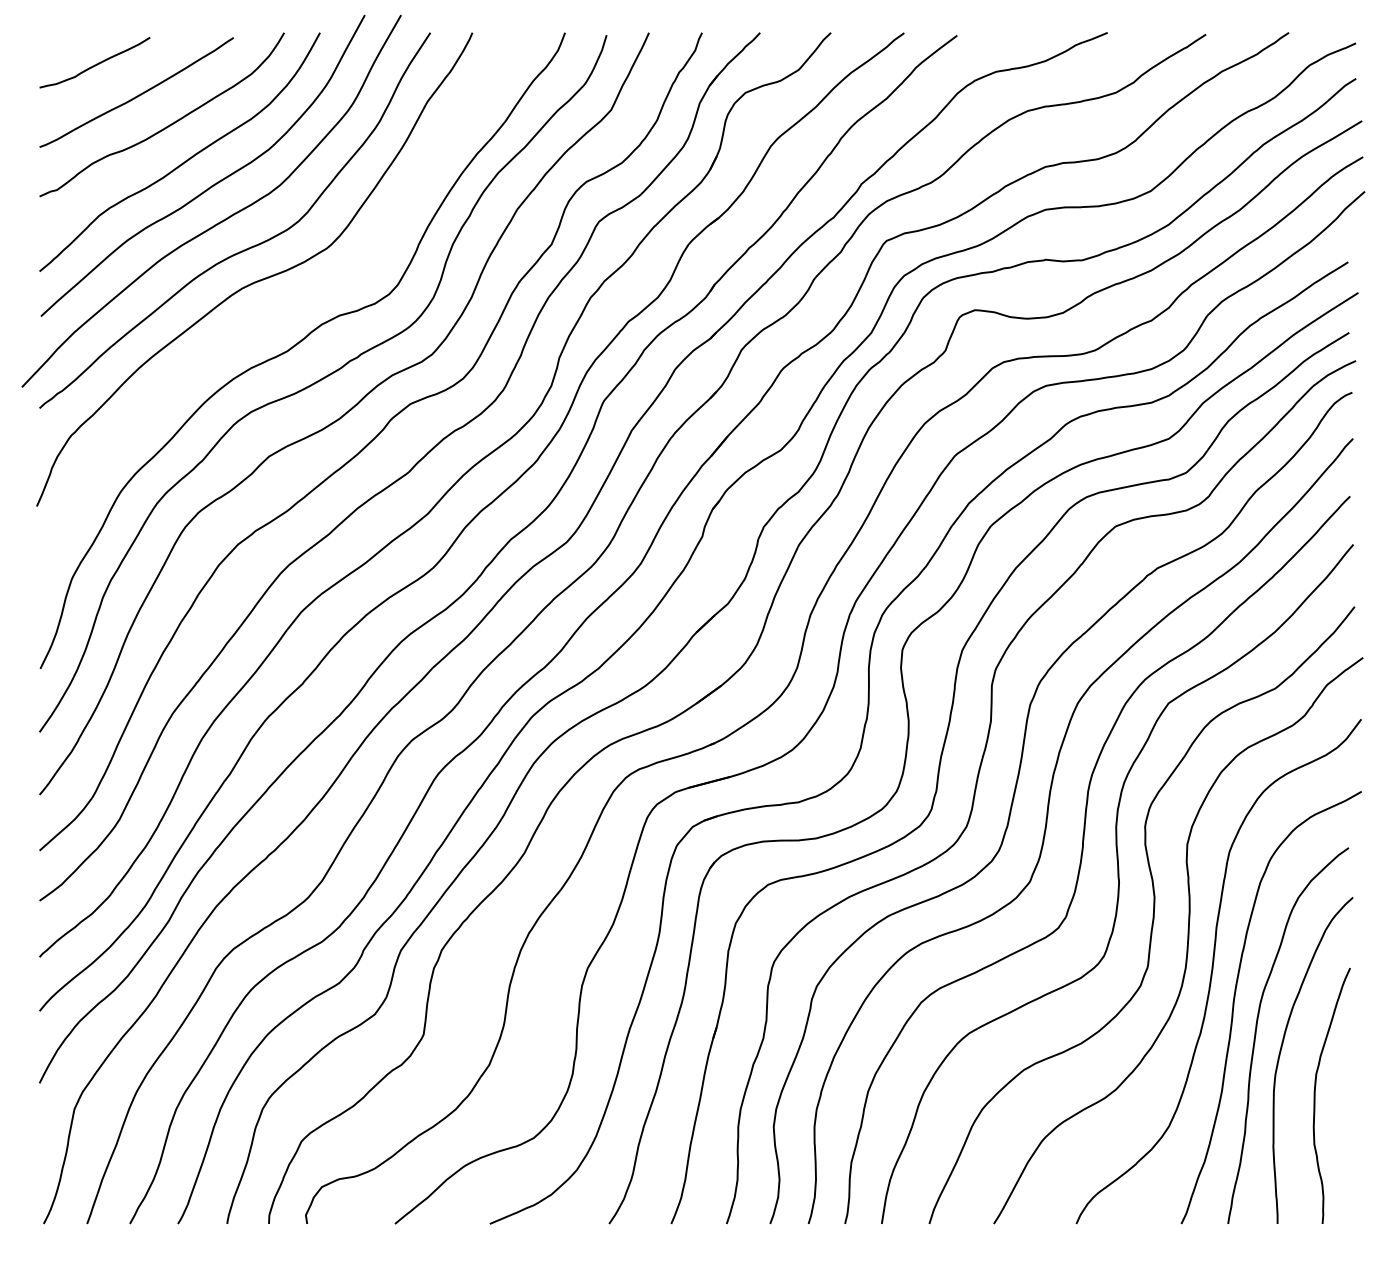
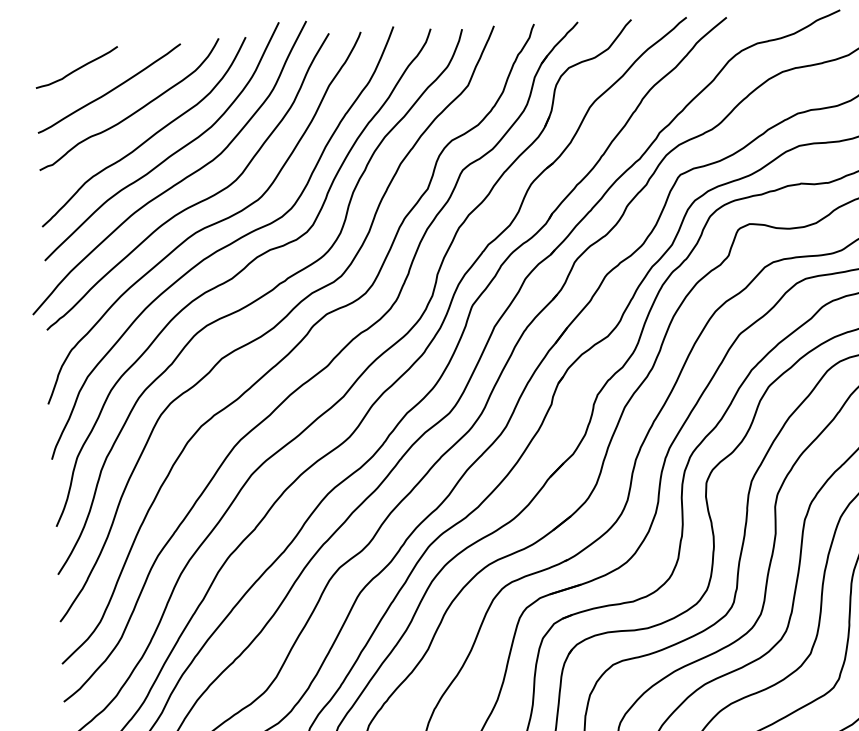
curve: (278, 308) -> (223, 246), added

